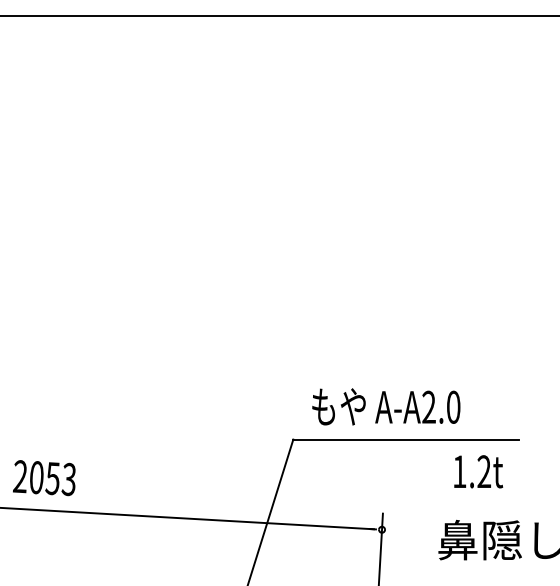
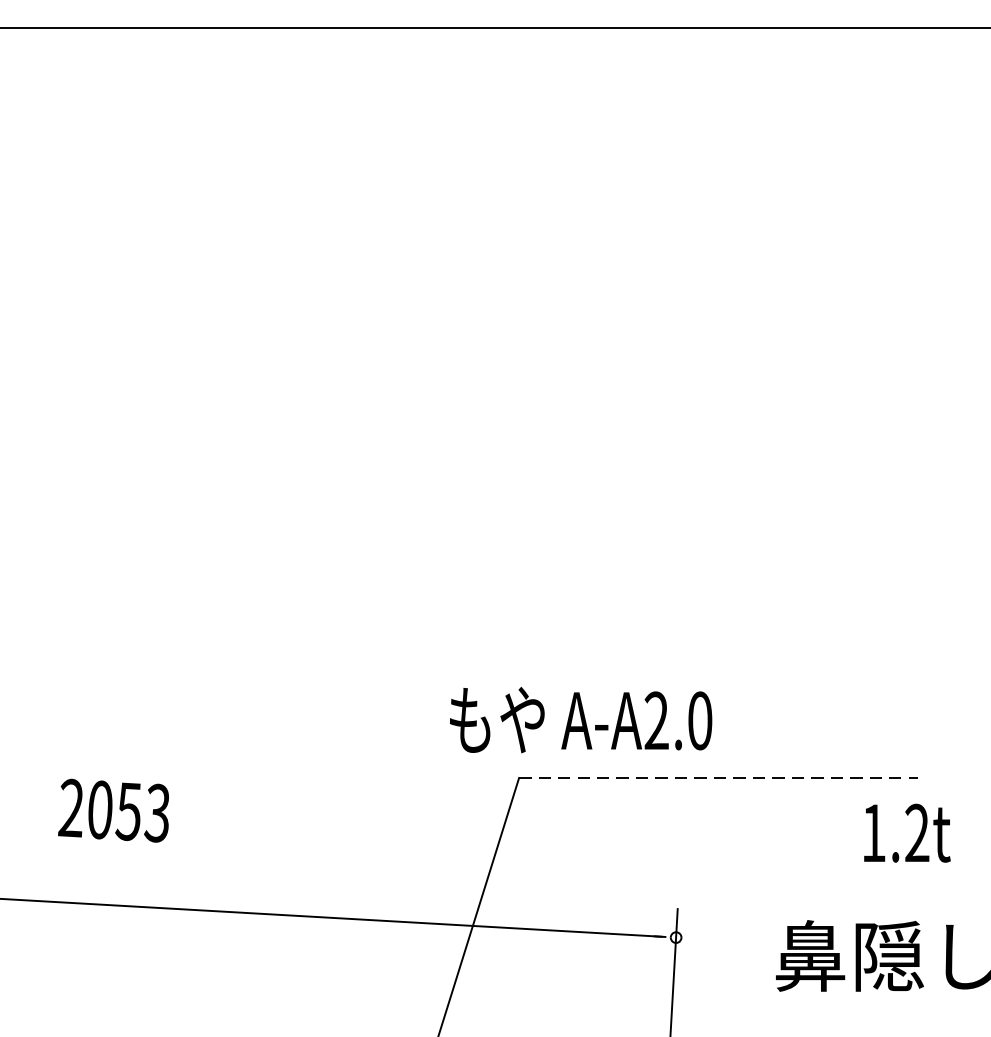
text: (386, 406) -> (581, 719), moved
line: (406, 439) -> (719, 777), solid -> dashed
text: (478, 471) -> (907, 832), moved
text: (44, 478) -> (114, 811), moved

